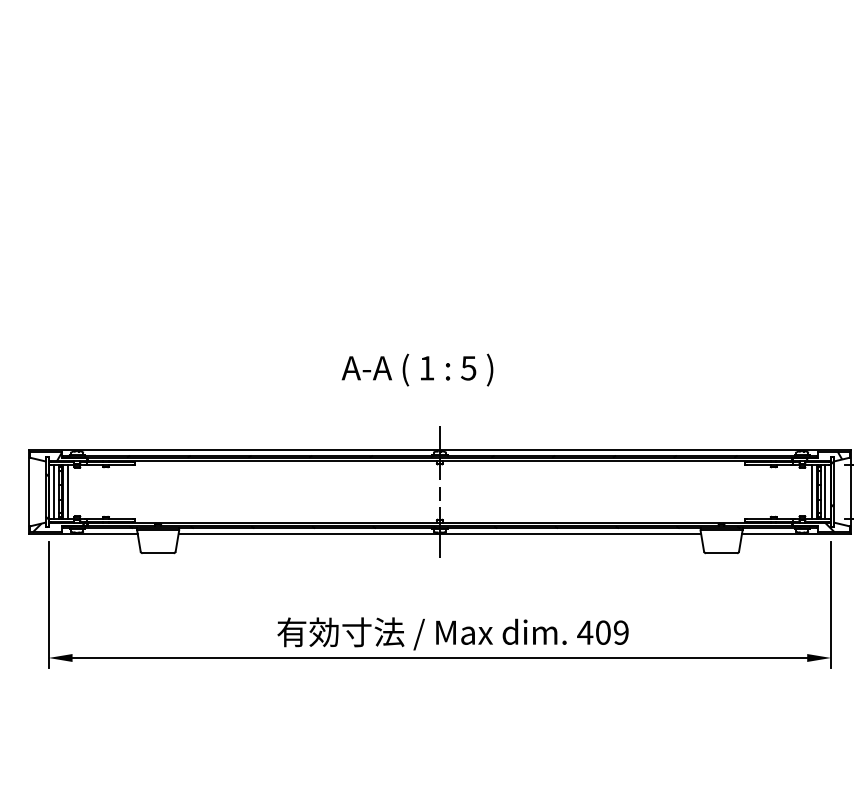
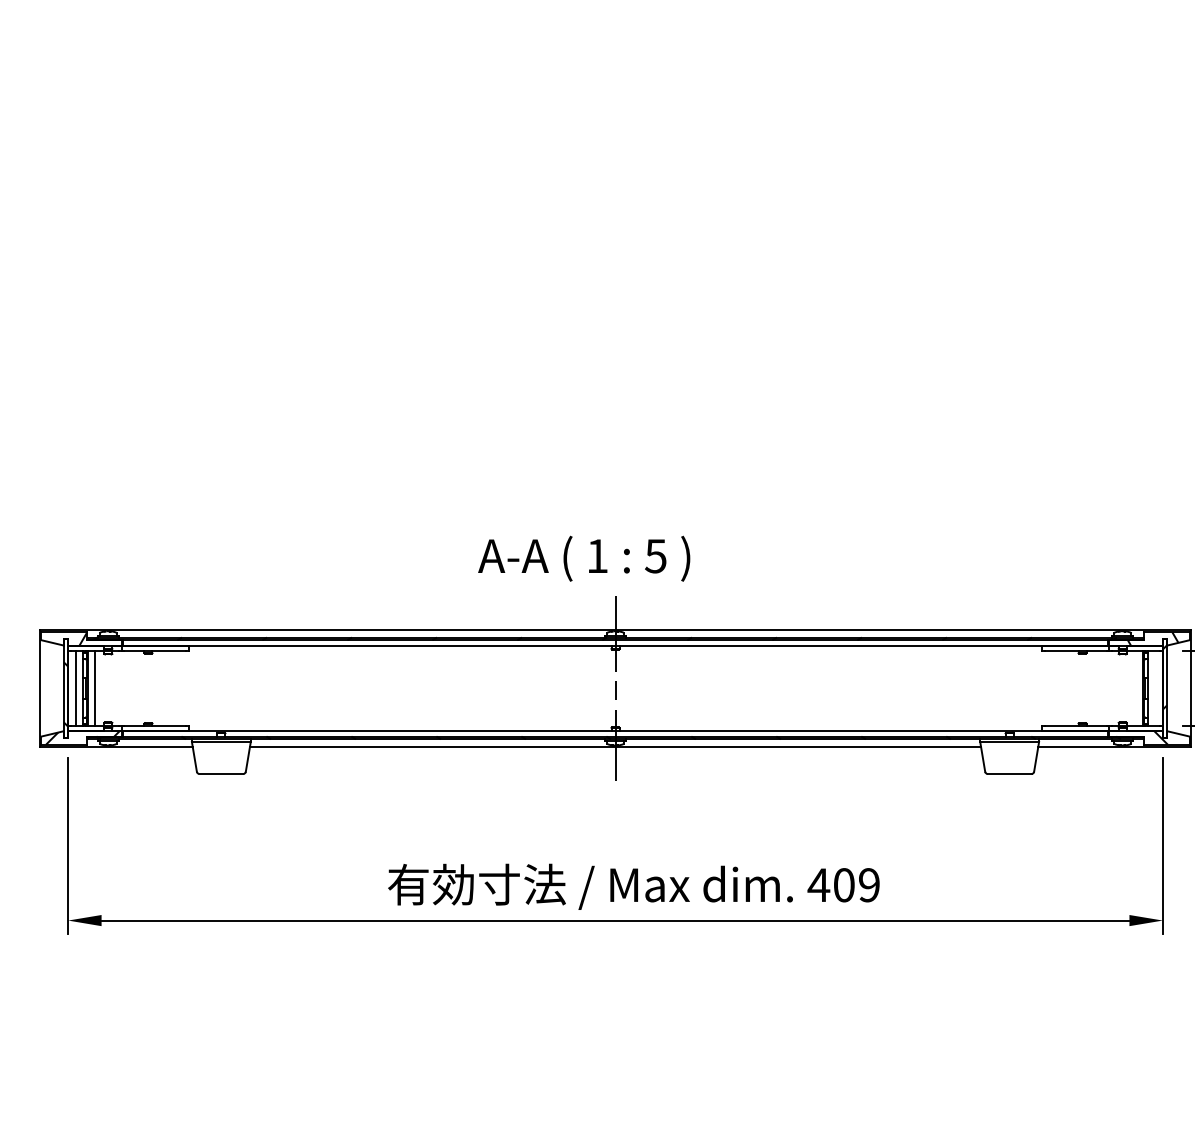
text: (417, 369) -> (584, 558), moved
line: (812, 492) -> (1136, 688), removed
line: (825, 492) -> (1154, 688), removed

